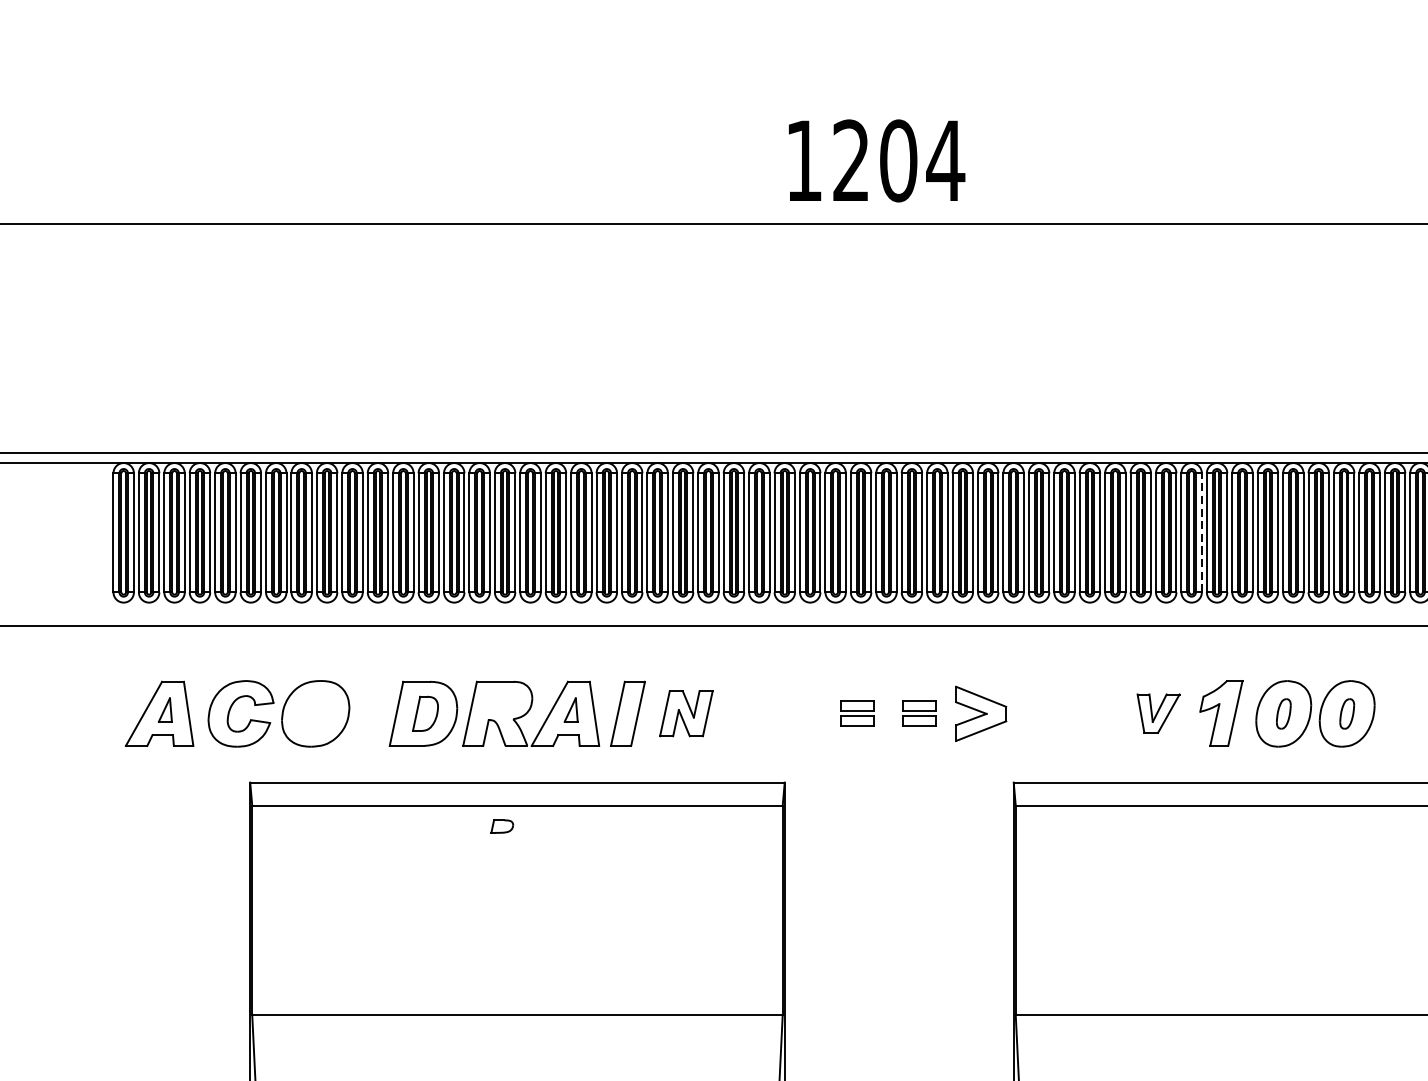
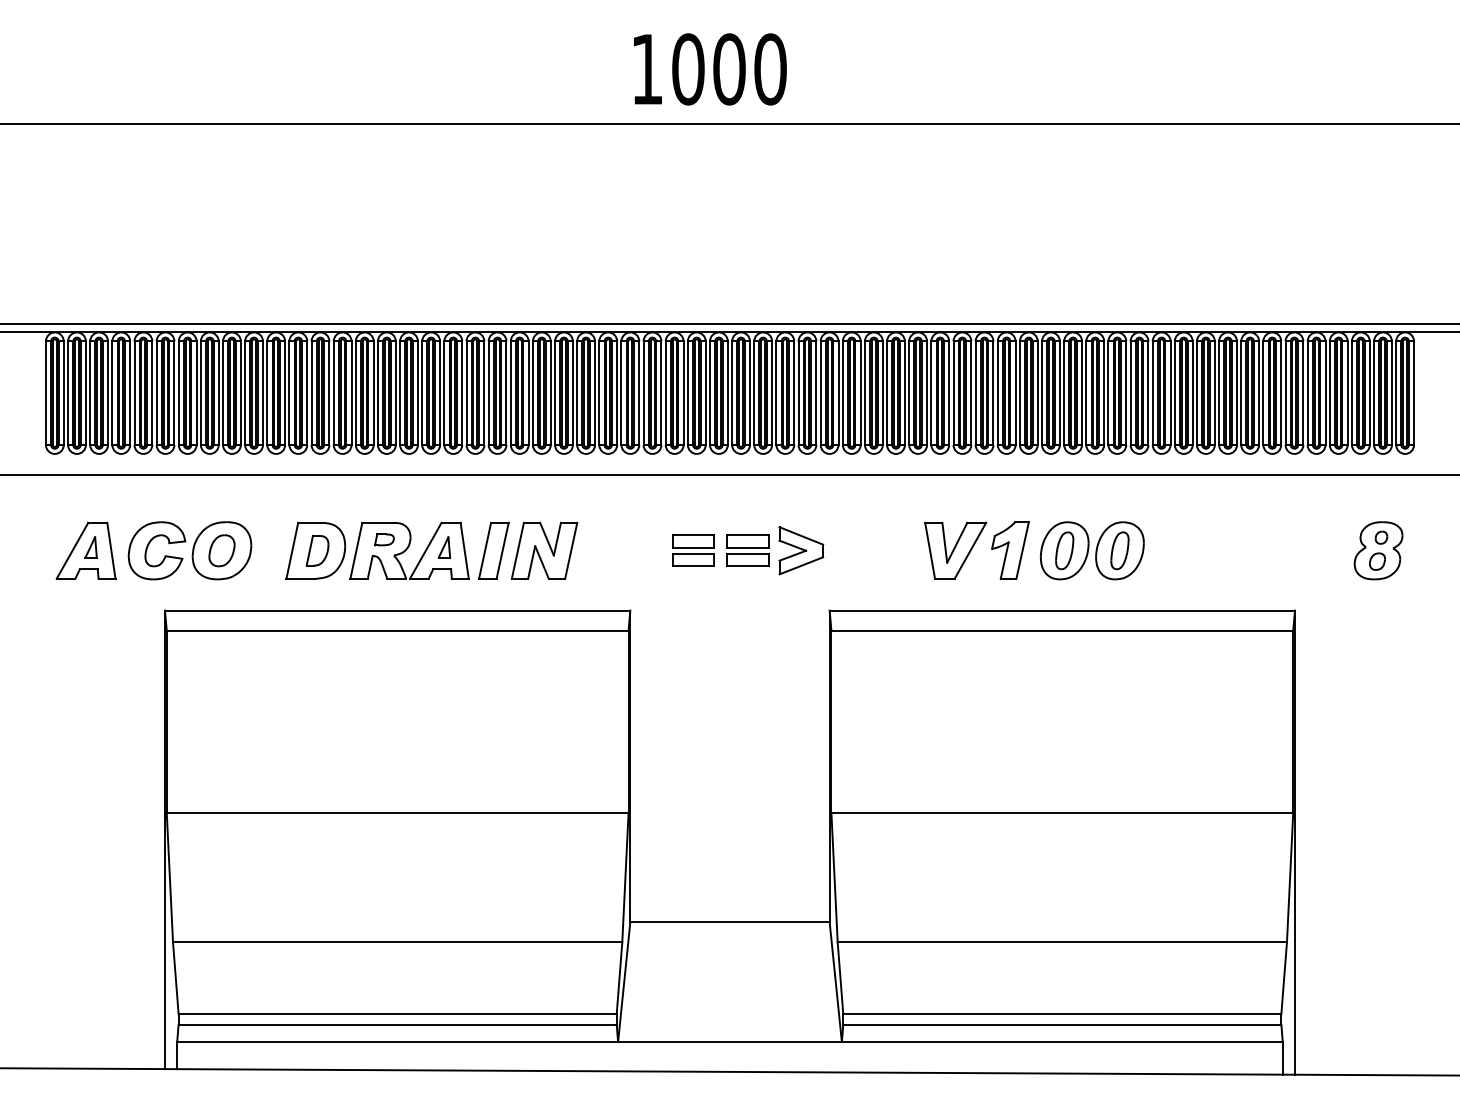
text: (898, 161) -> (729, 69), 1204 -> 1000
line: (1201, 533) -> (993, 393), dashed -> solid
part: (315, 713) -> (221, 550), added
part: (686, 713) -> (544, 550), size x1.43
part: (857, 713) -> (693, 550), size x1.43
part: (919, 713) -> (747, 550), size x1.43
part: (1158, 713) -> (955, 550), size x1.67
part: (1283, 713) -> (1064, 550), size x1.43
part: (1346, 713) -> (1119, 550), size x1.43
part: (502, 826) -> (384, 539), moved

